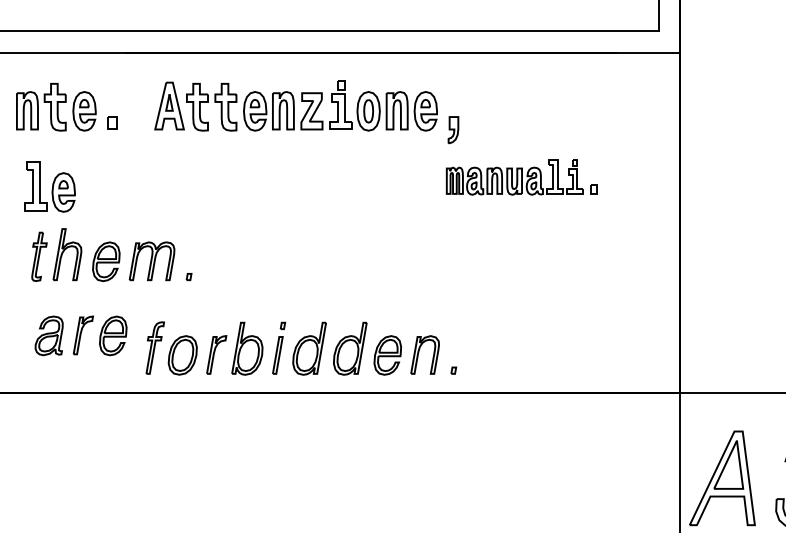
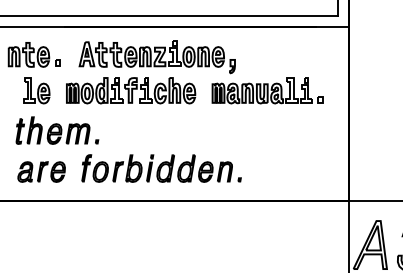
part: (256, 176) -> (131, 90), added
part: (521, 176) -> (267, 90), size x1.43
part: (49, 186) -> (36, 90), moved
part: (301, 348) -> (161, 168), moved

